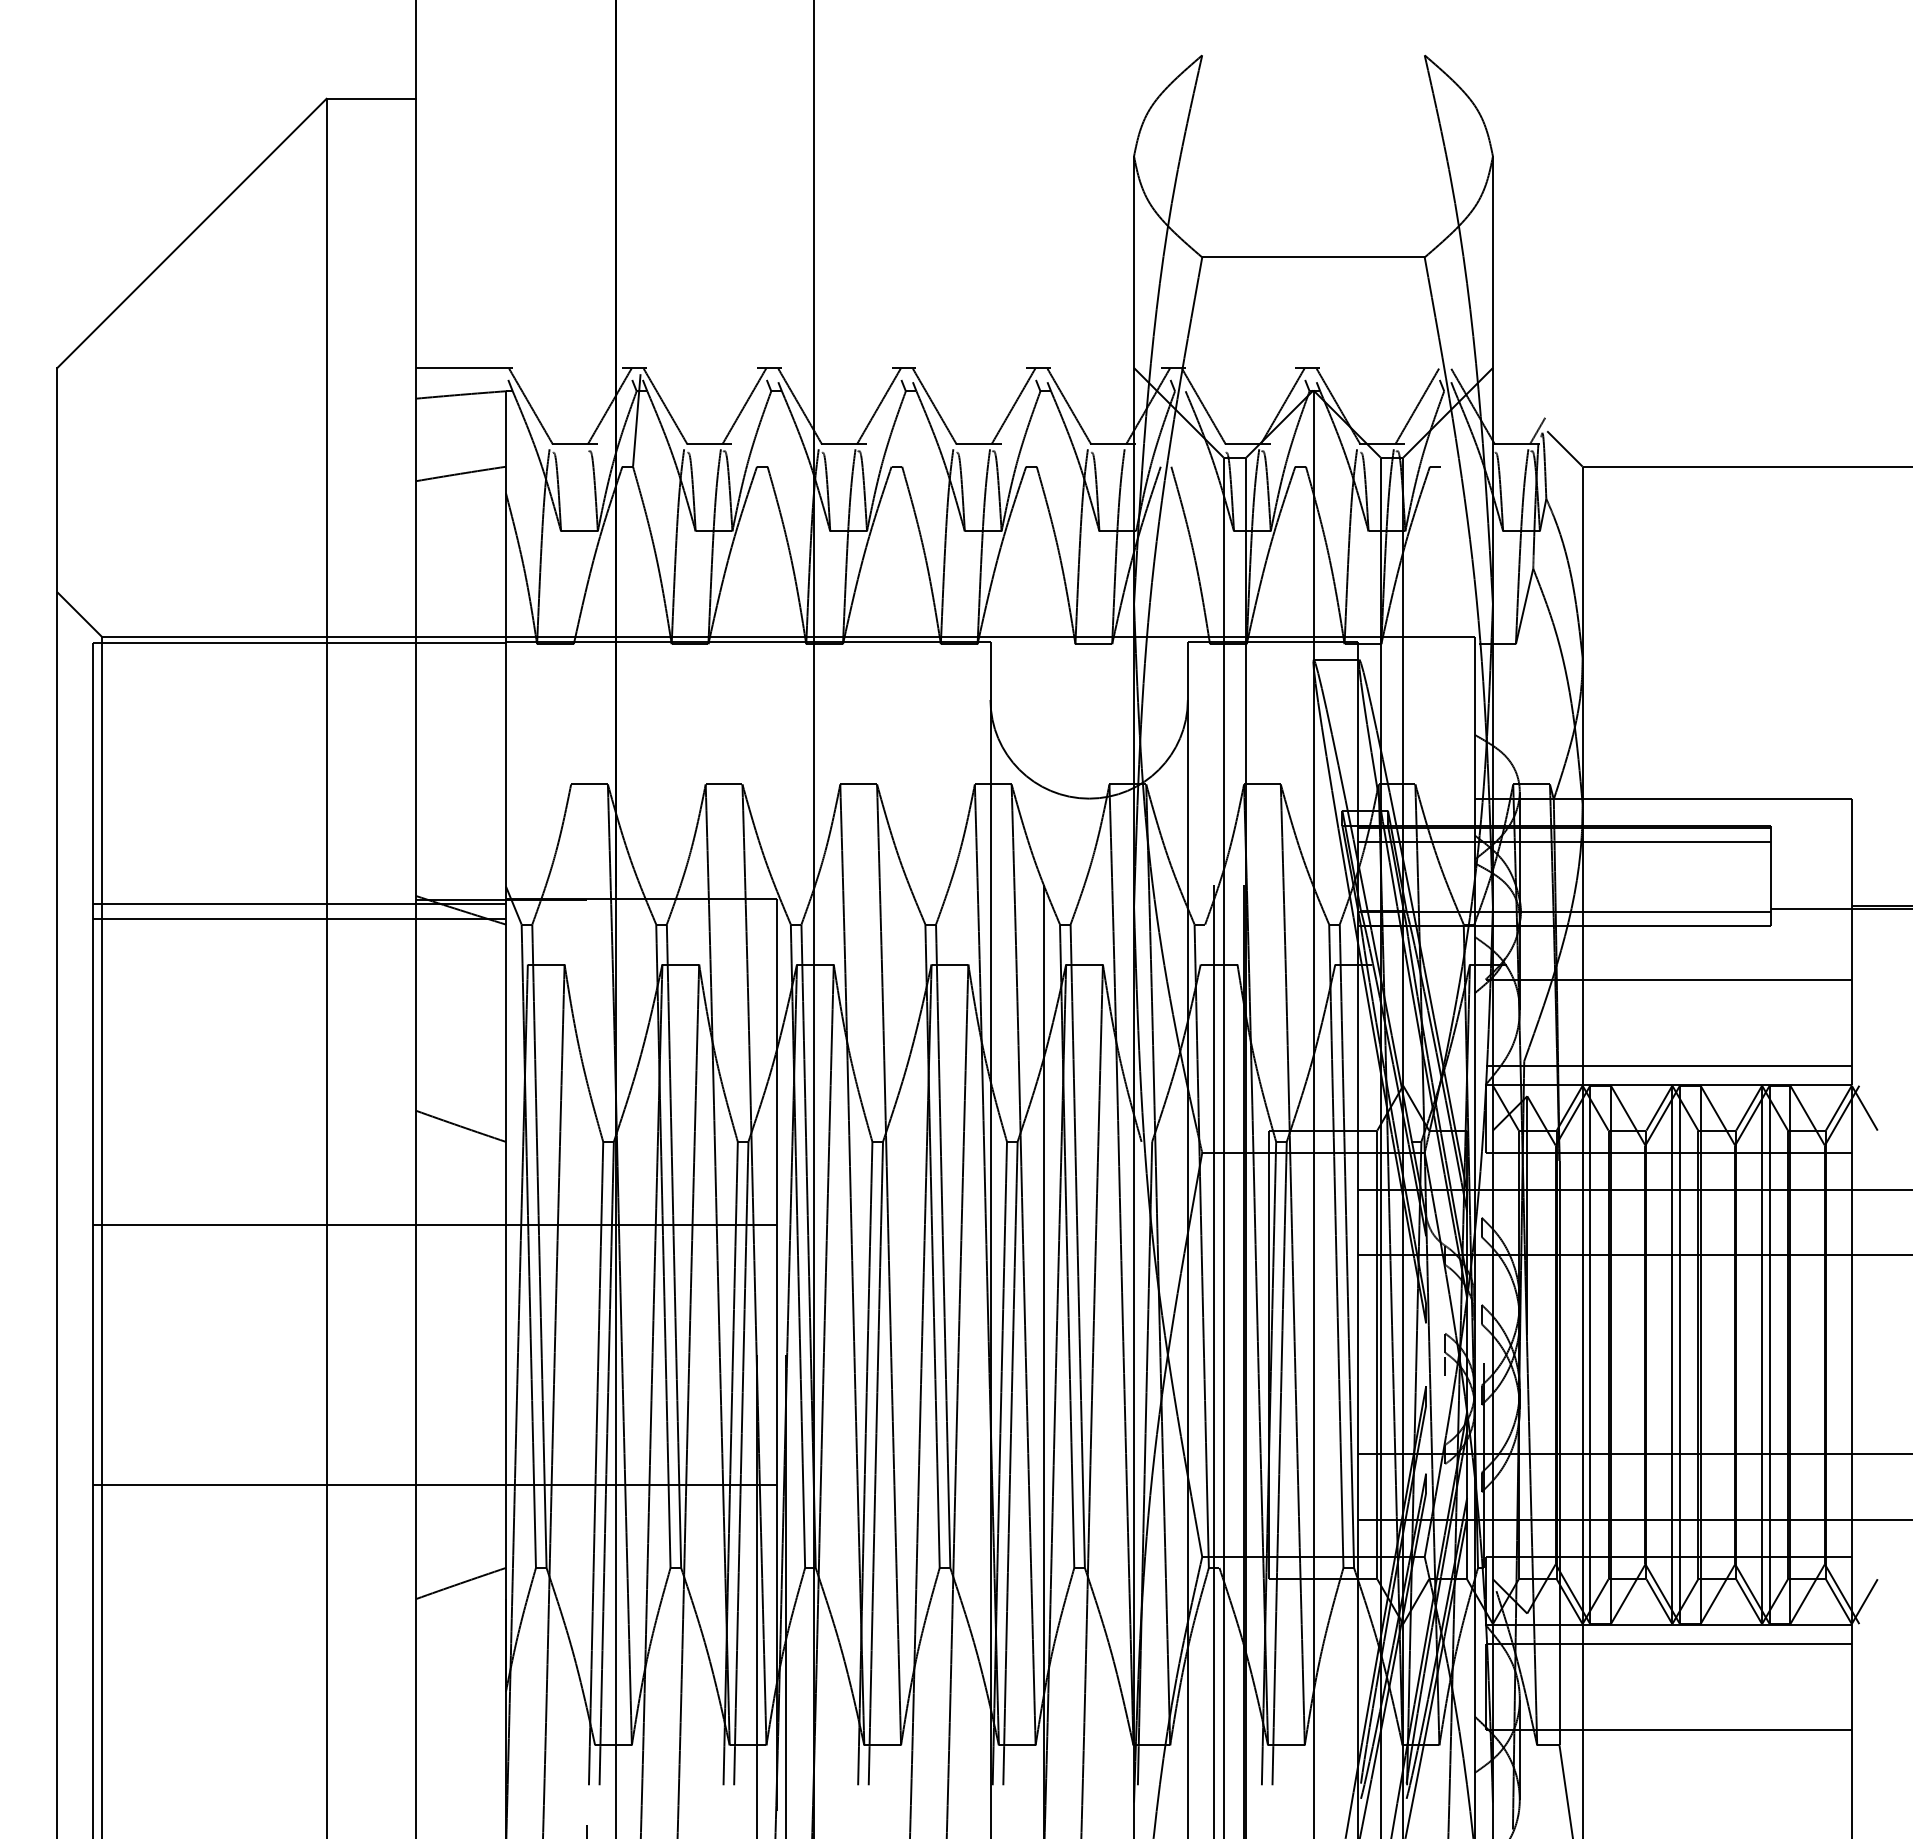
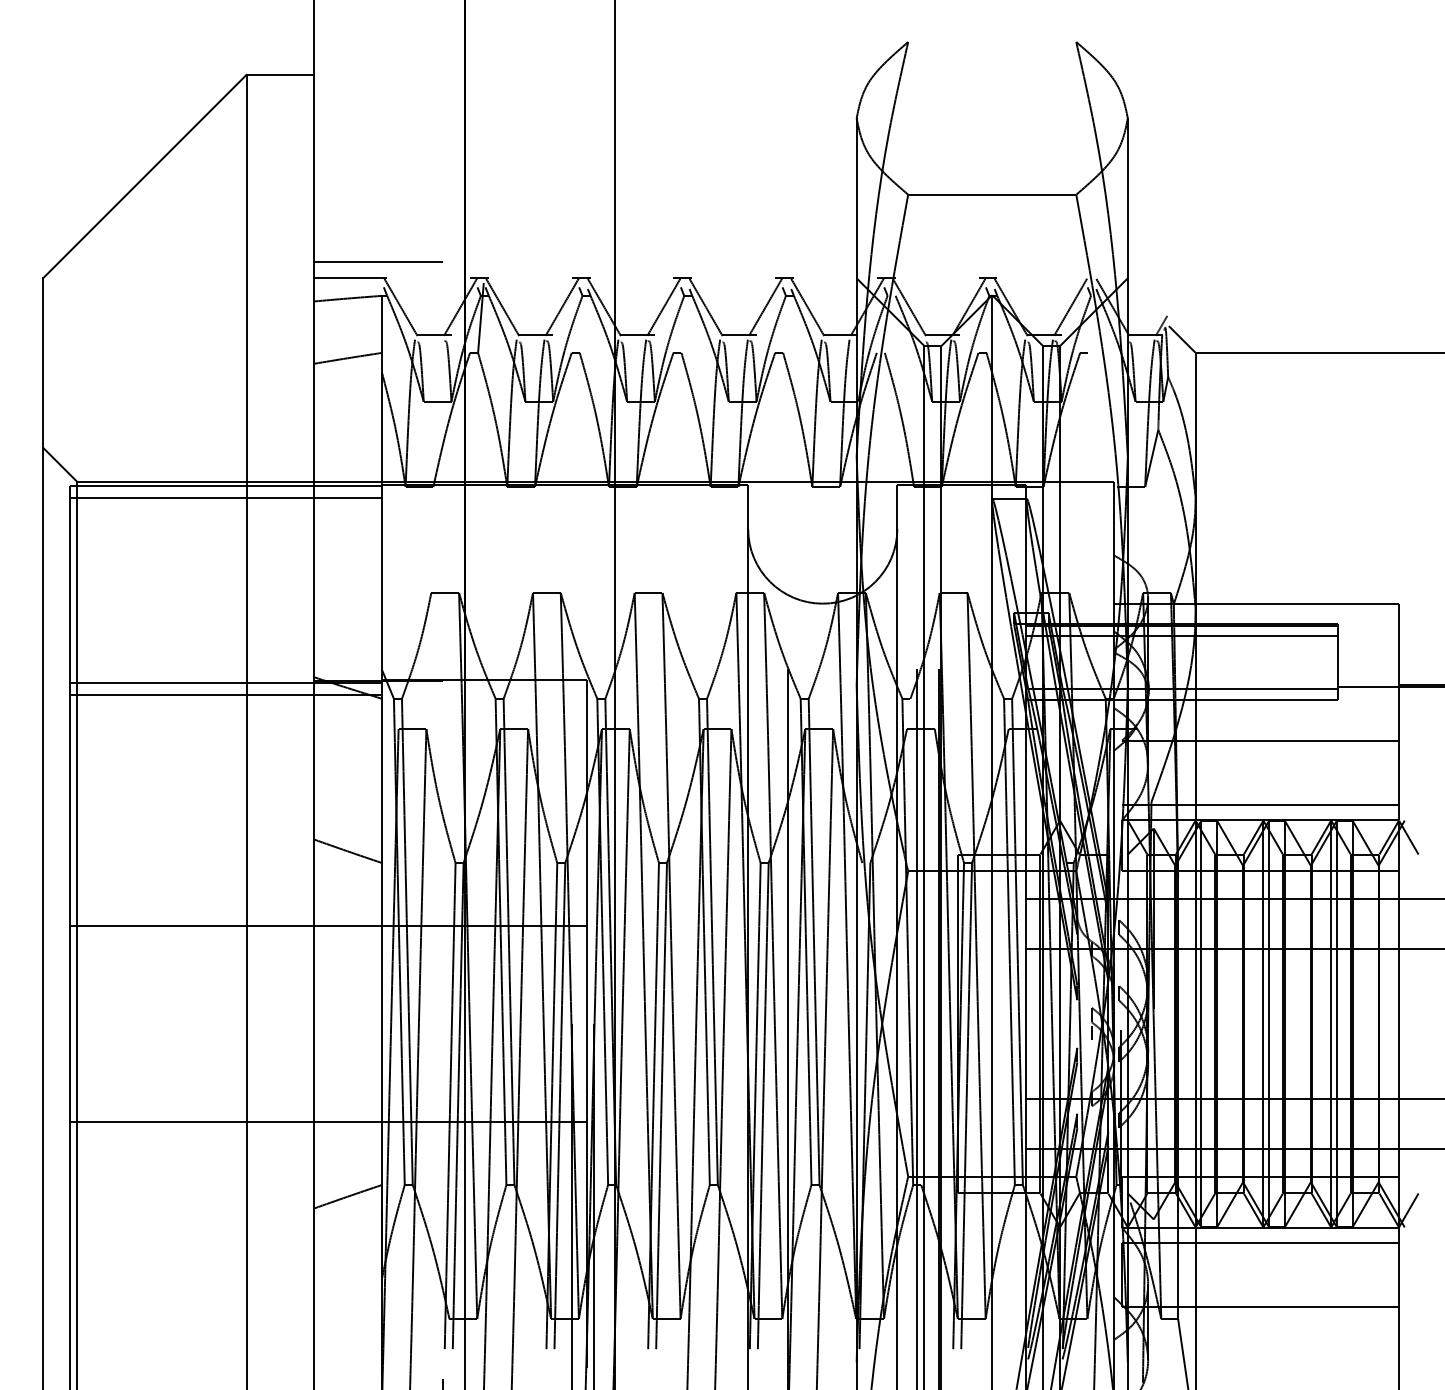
line: (501, 346) -> (378, 262), added
line: (299, 658) -> (226, 497), added

